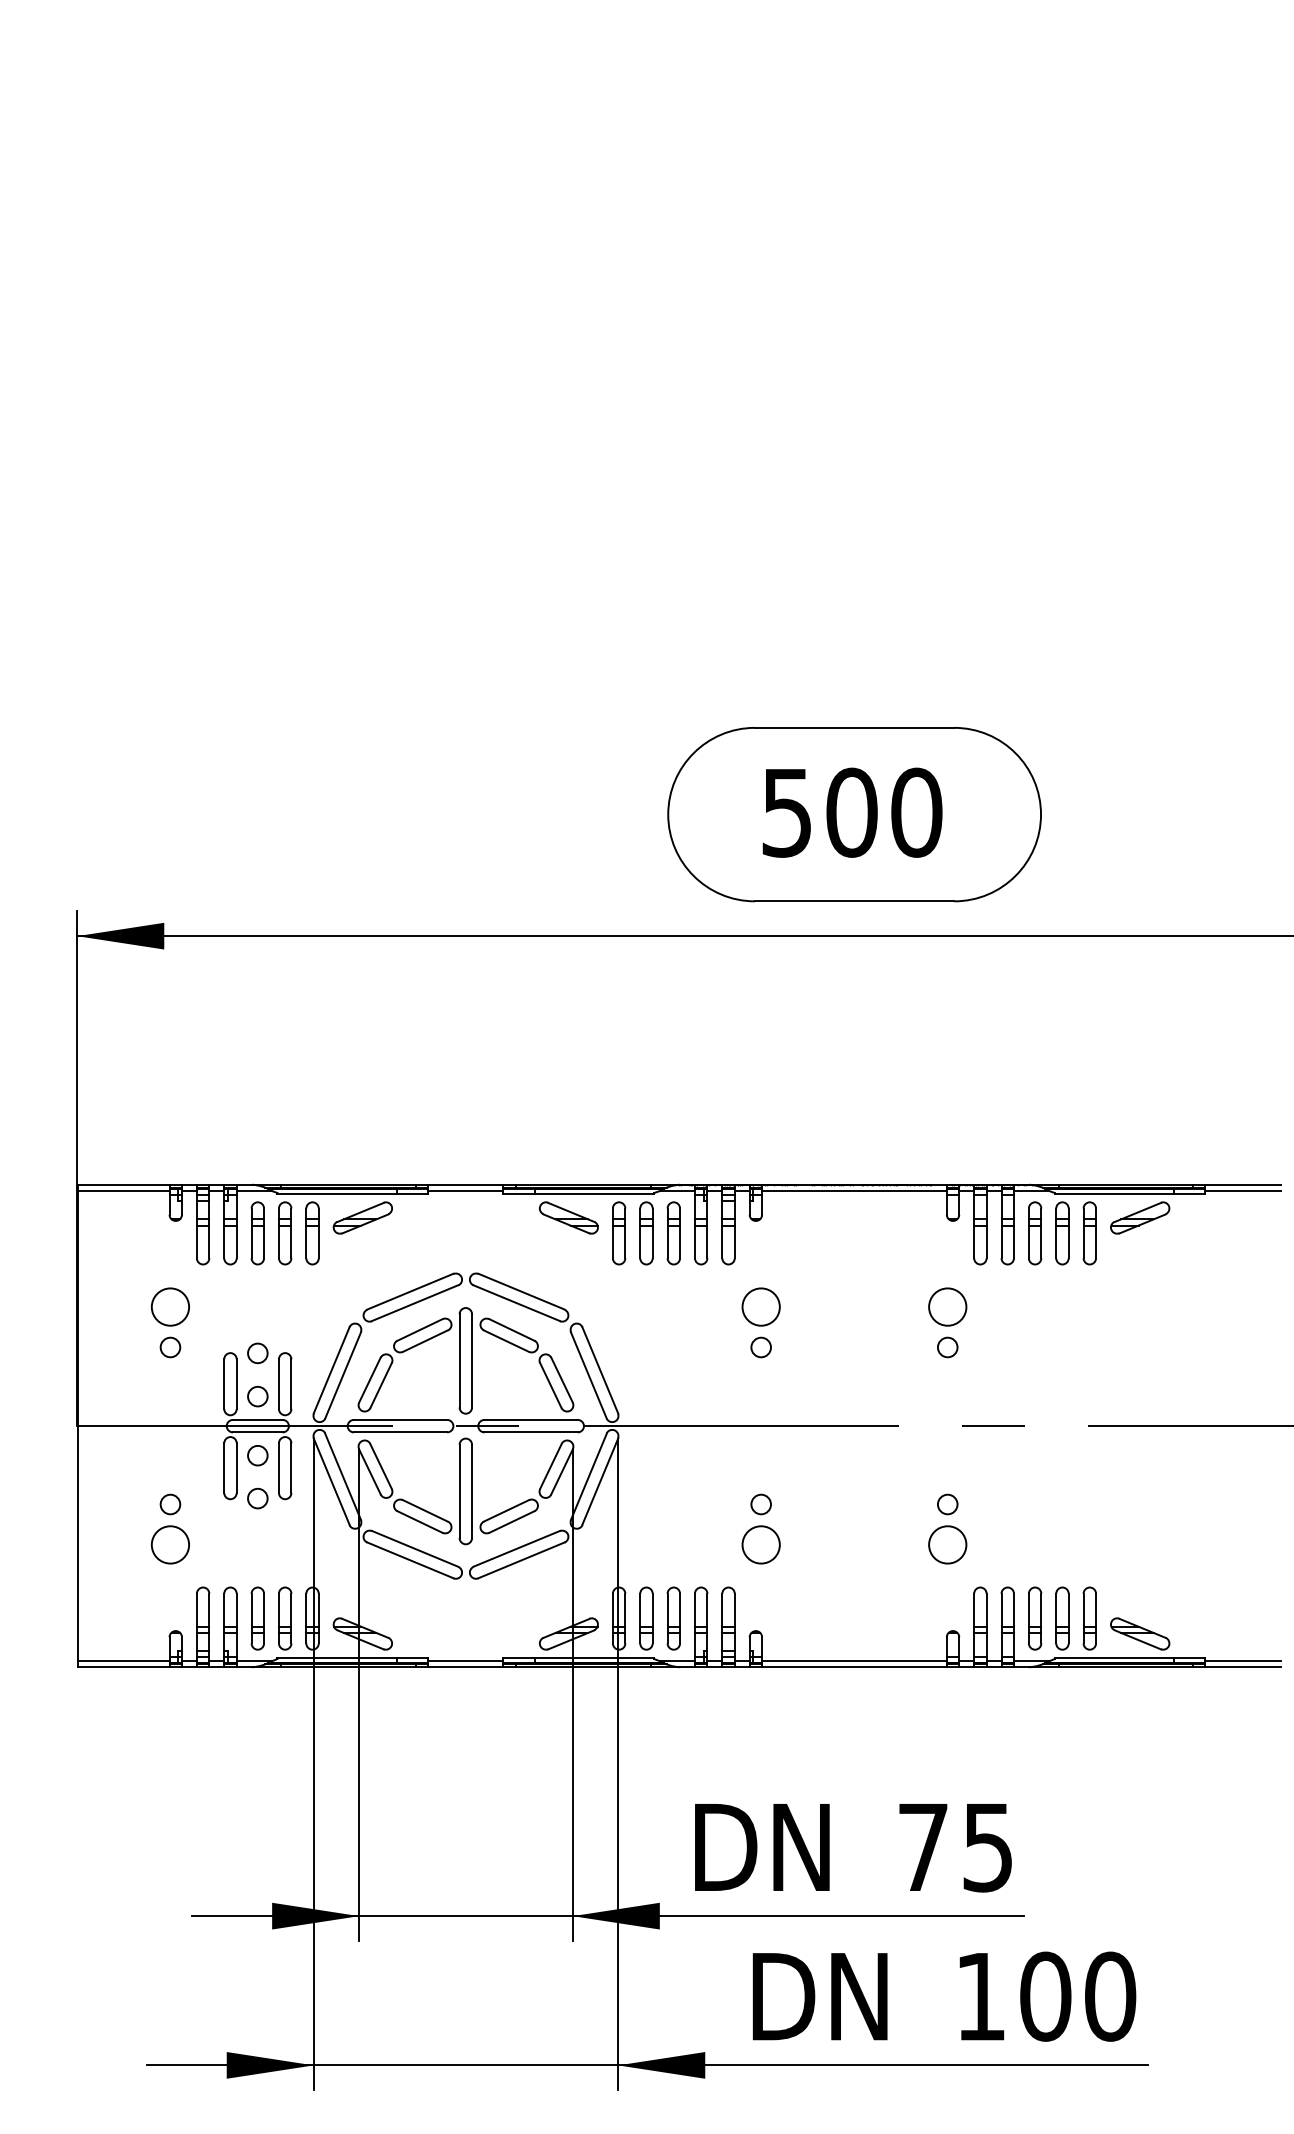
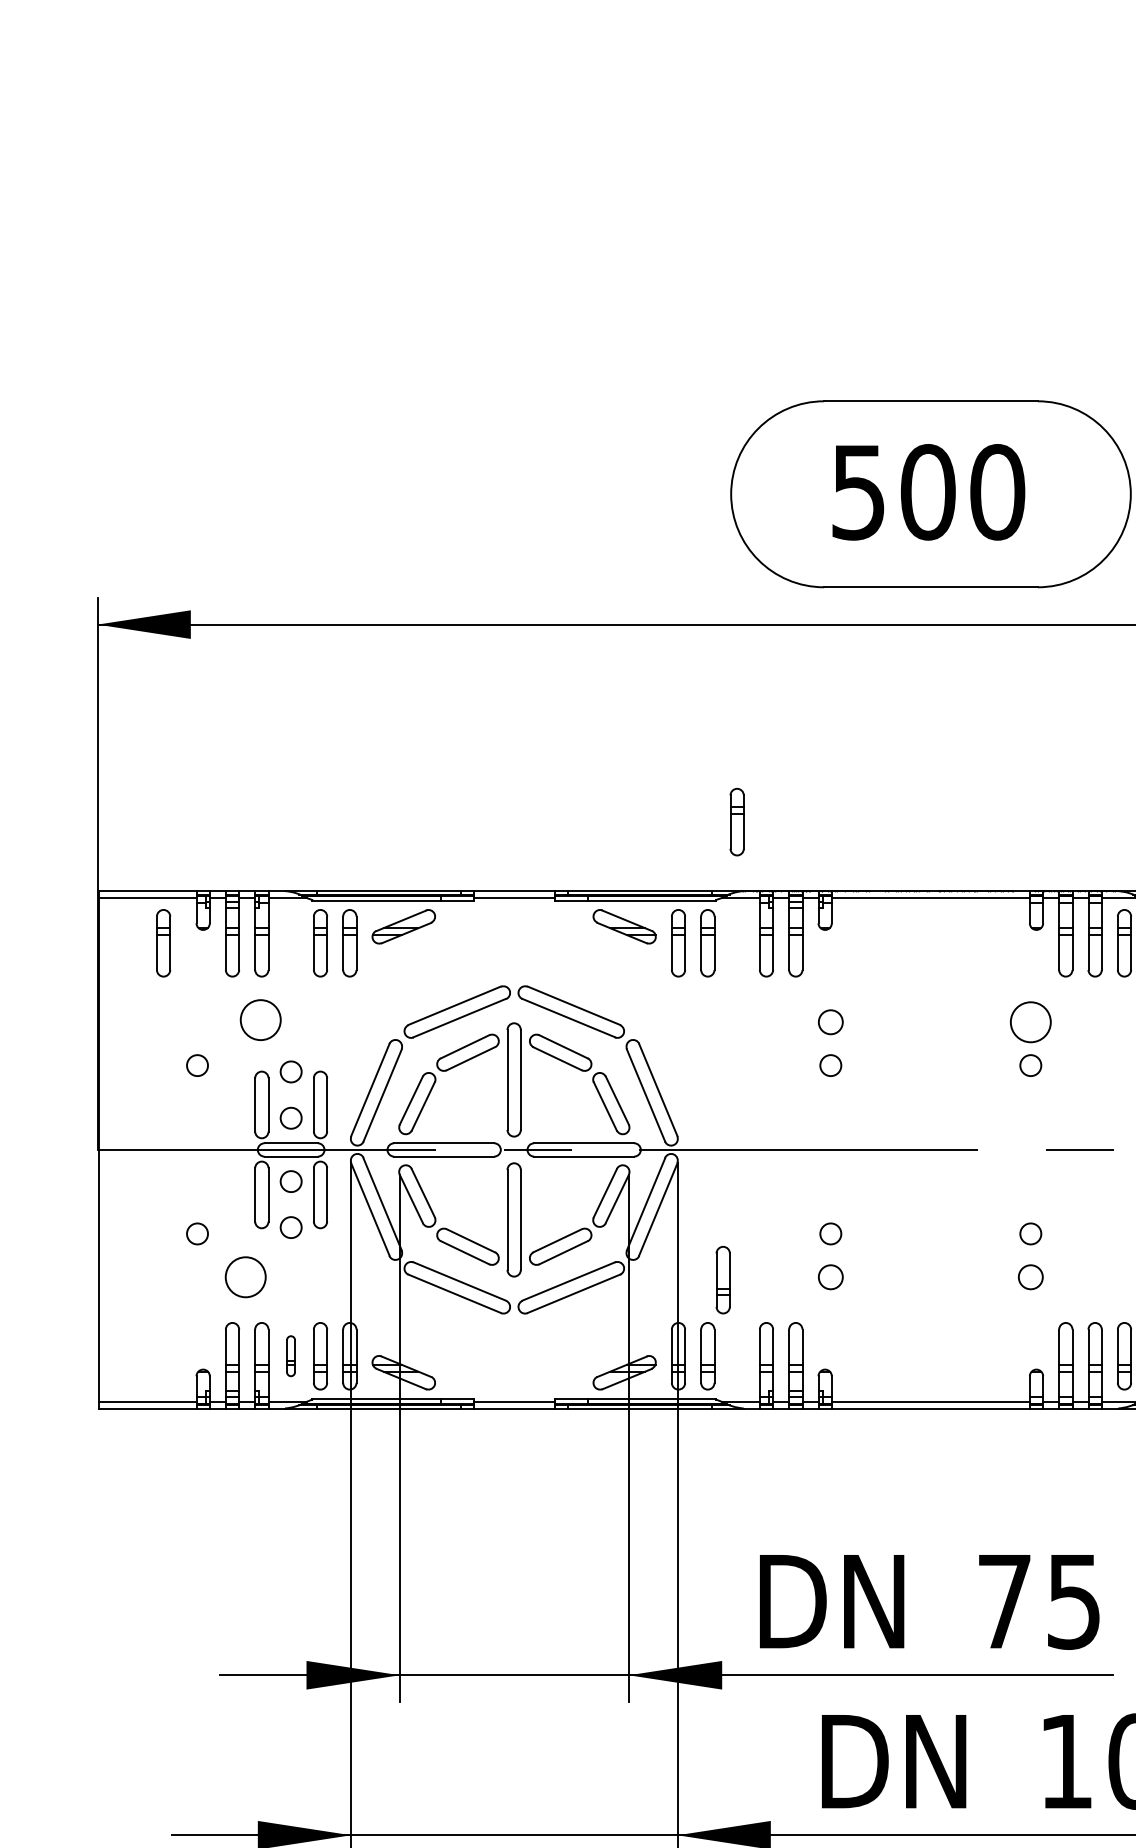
part: (257, 1233) -> (163, 943), moved
part: (673, 1233) -> (736, 822), moved
circle: (169, 1306) -> (259, 1019), moved
circle: (760, 1306) -> (830, 1021), size x0.6
circle: (169, 1544) -> (244, 1276), moved
circle: (760, 1544) -> (830, 1276), size x0.6
circle: (947, 1544) -> (1030, 1276), size x0.6
part: (257, 1618) -> (290, 1356), size x0.6
part: (673, 1618) -> (722, 1280), moved

